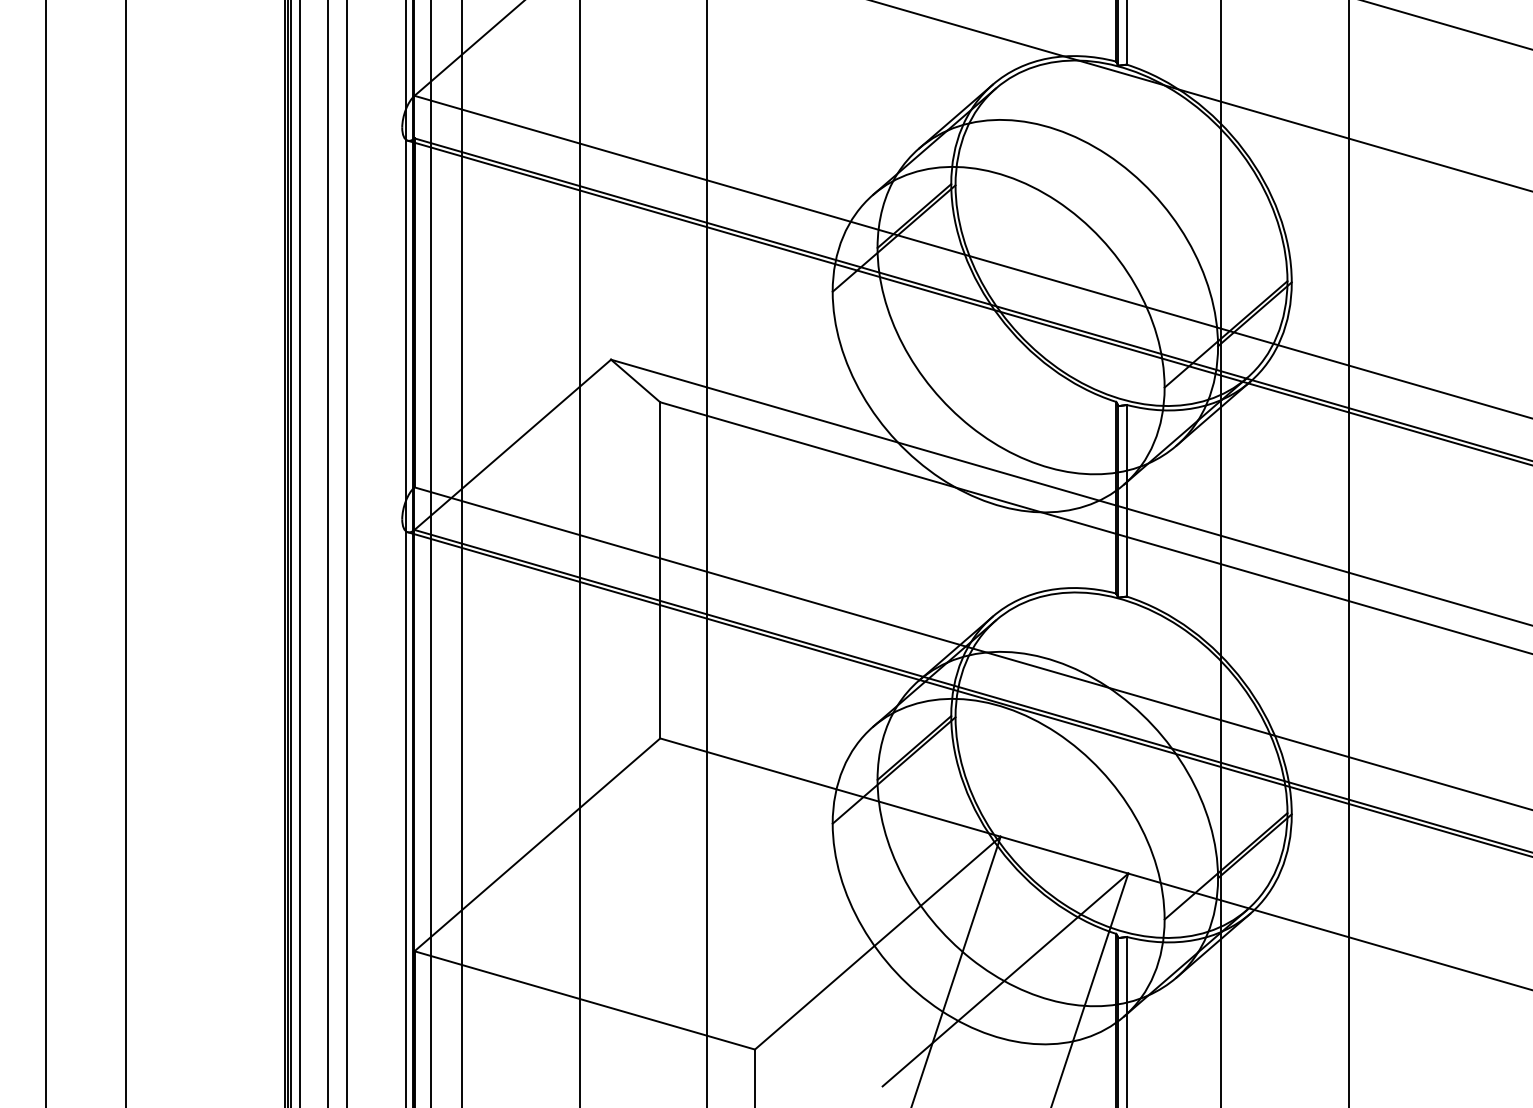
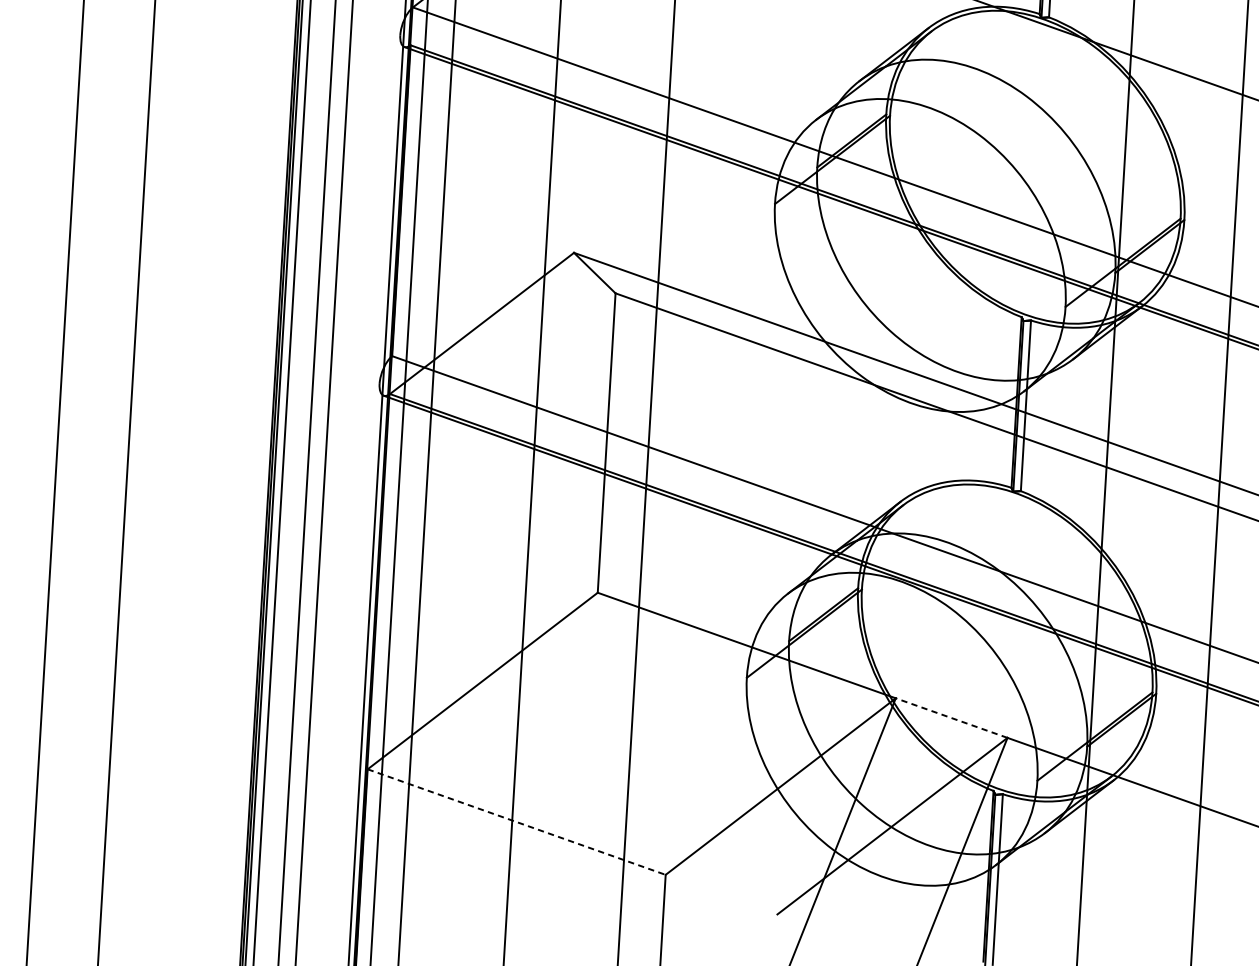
line: (1064, 855) -> (951, 718), solid -> dashed
line: (585, 1000) -> (517, 822), solid -> dashed

